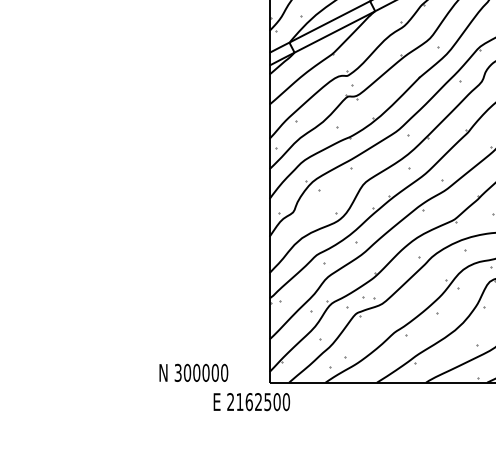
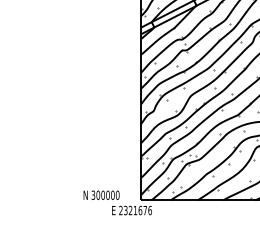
text: (262, 401) -> (137, 210), 2162500 -> 2321676

